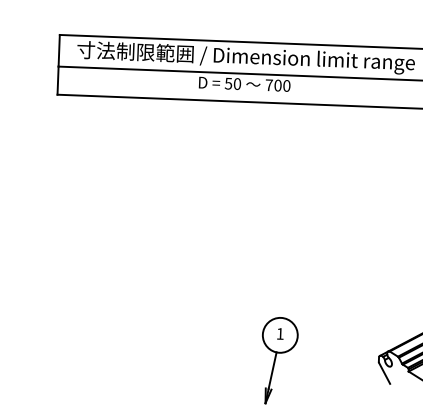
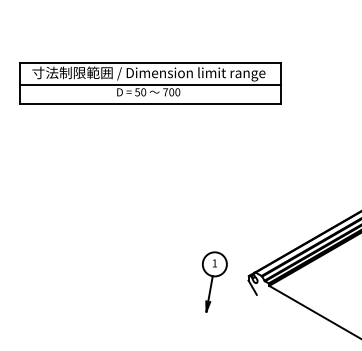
part: (278, 360) -> (214, 281), moved

